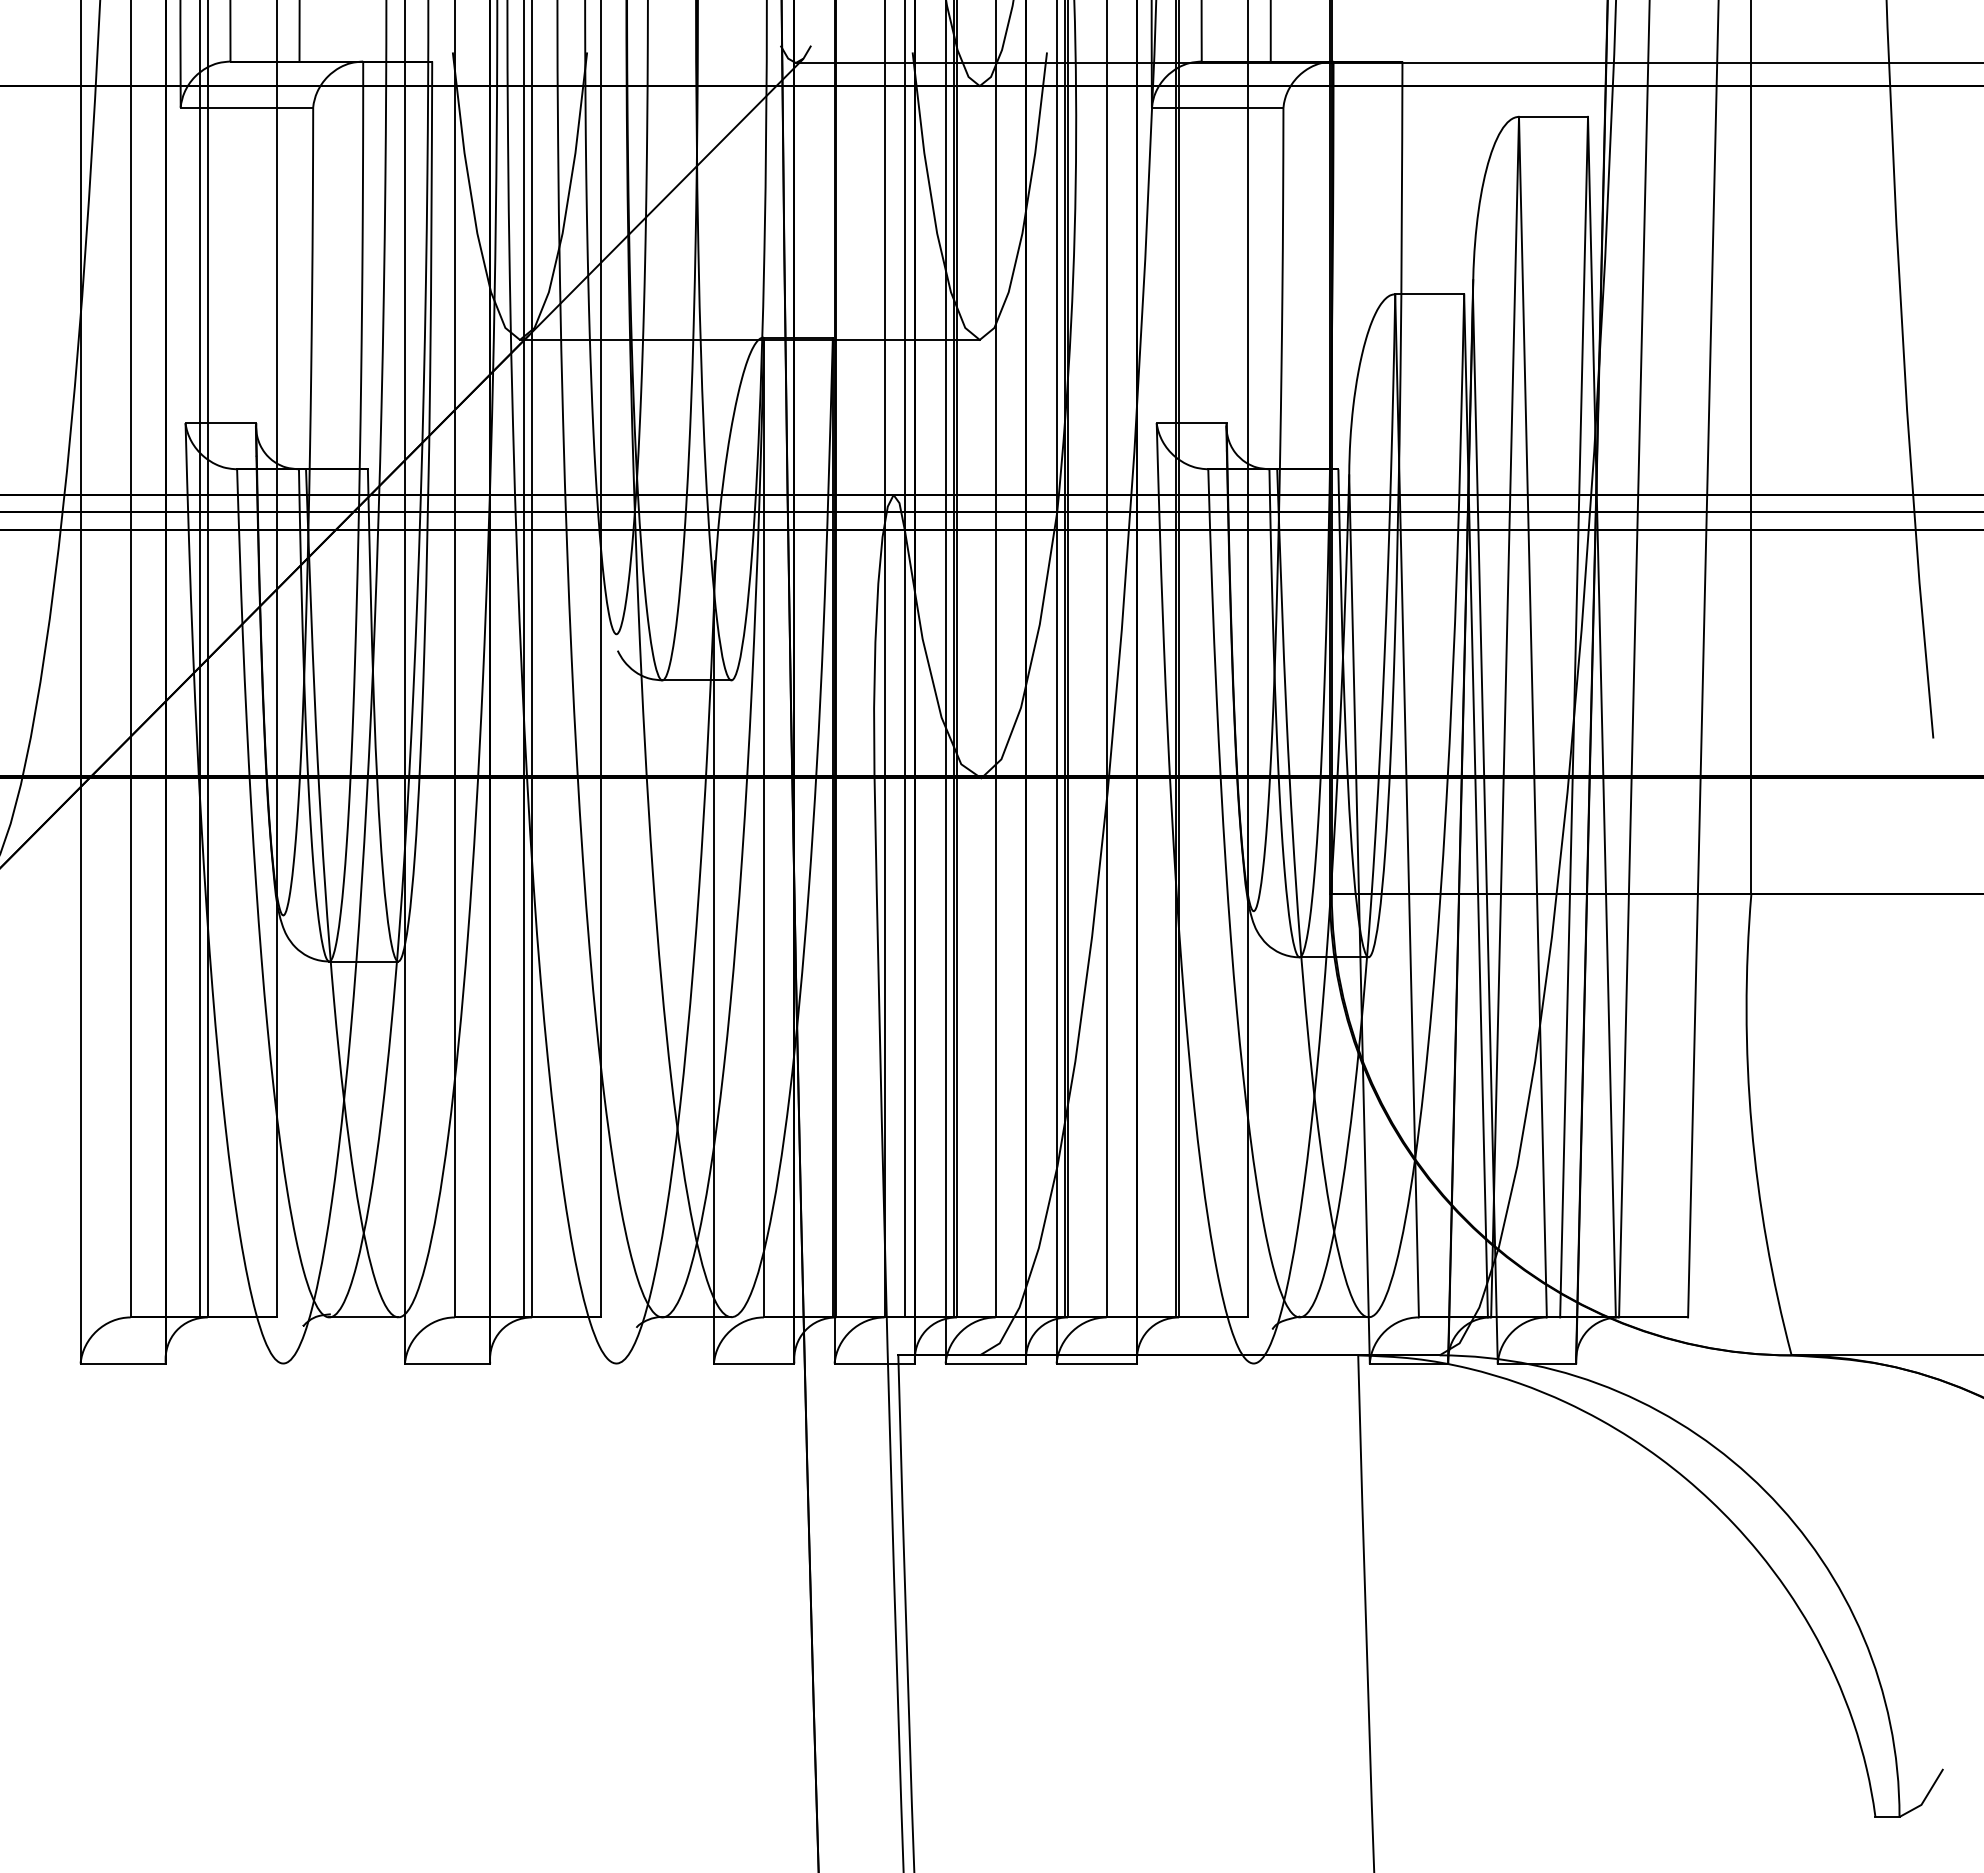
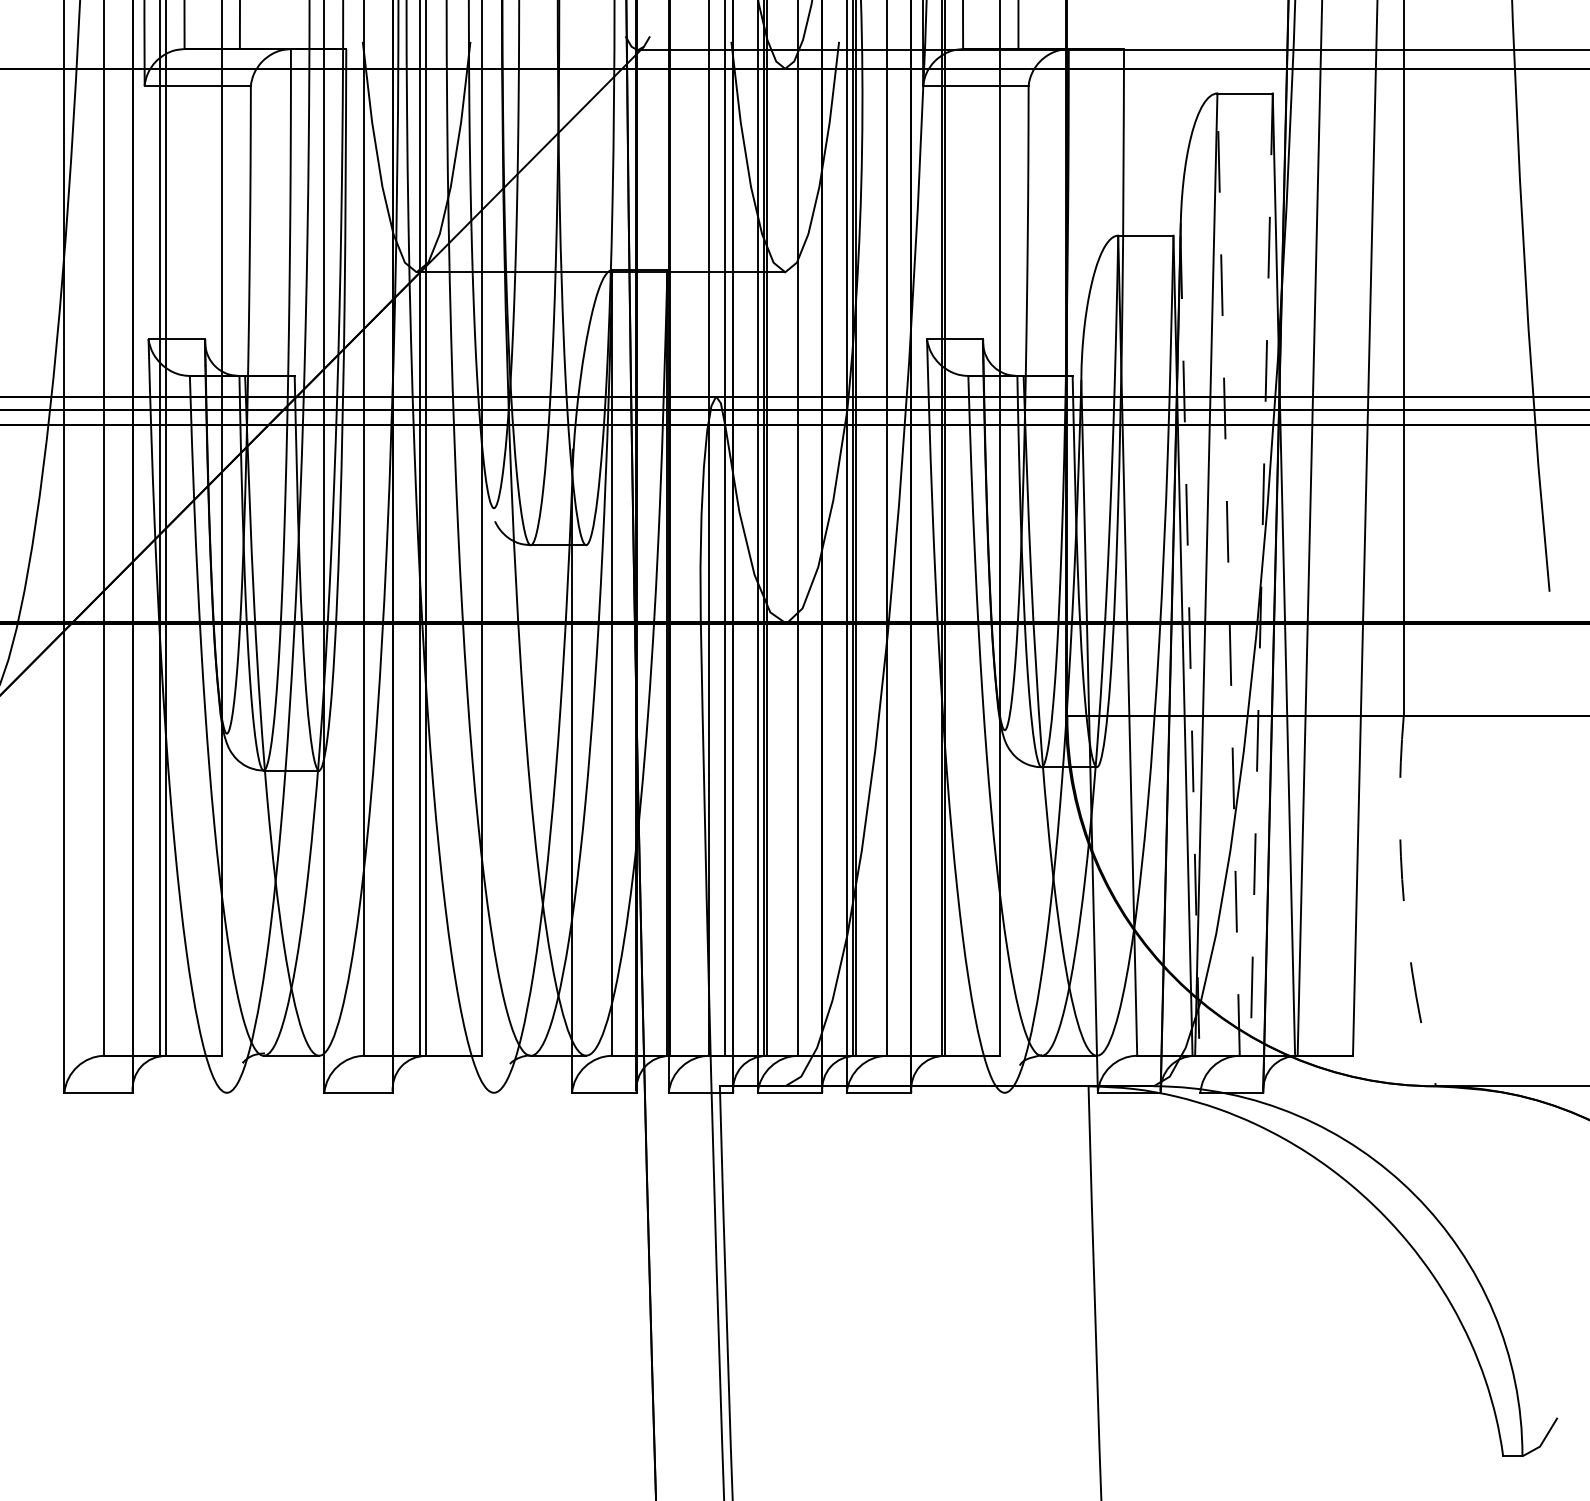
line: (1532, 716) -> (1228, 574), solid -> dashed
line: (1574, 717) -> (1261, 574), solid -> dashed
line: (1485, 829) -> (1190, 664), solid -> dashed
arc: (1751, 1126) -> (1403, 902), solid -> dashed

